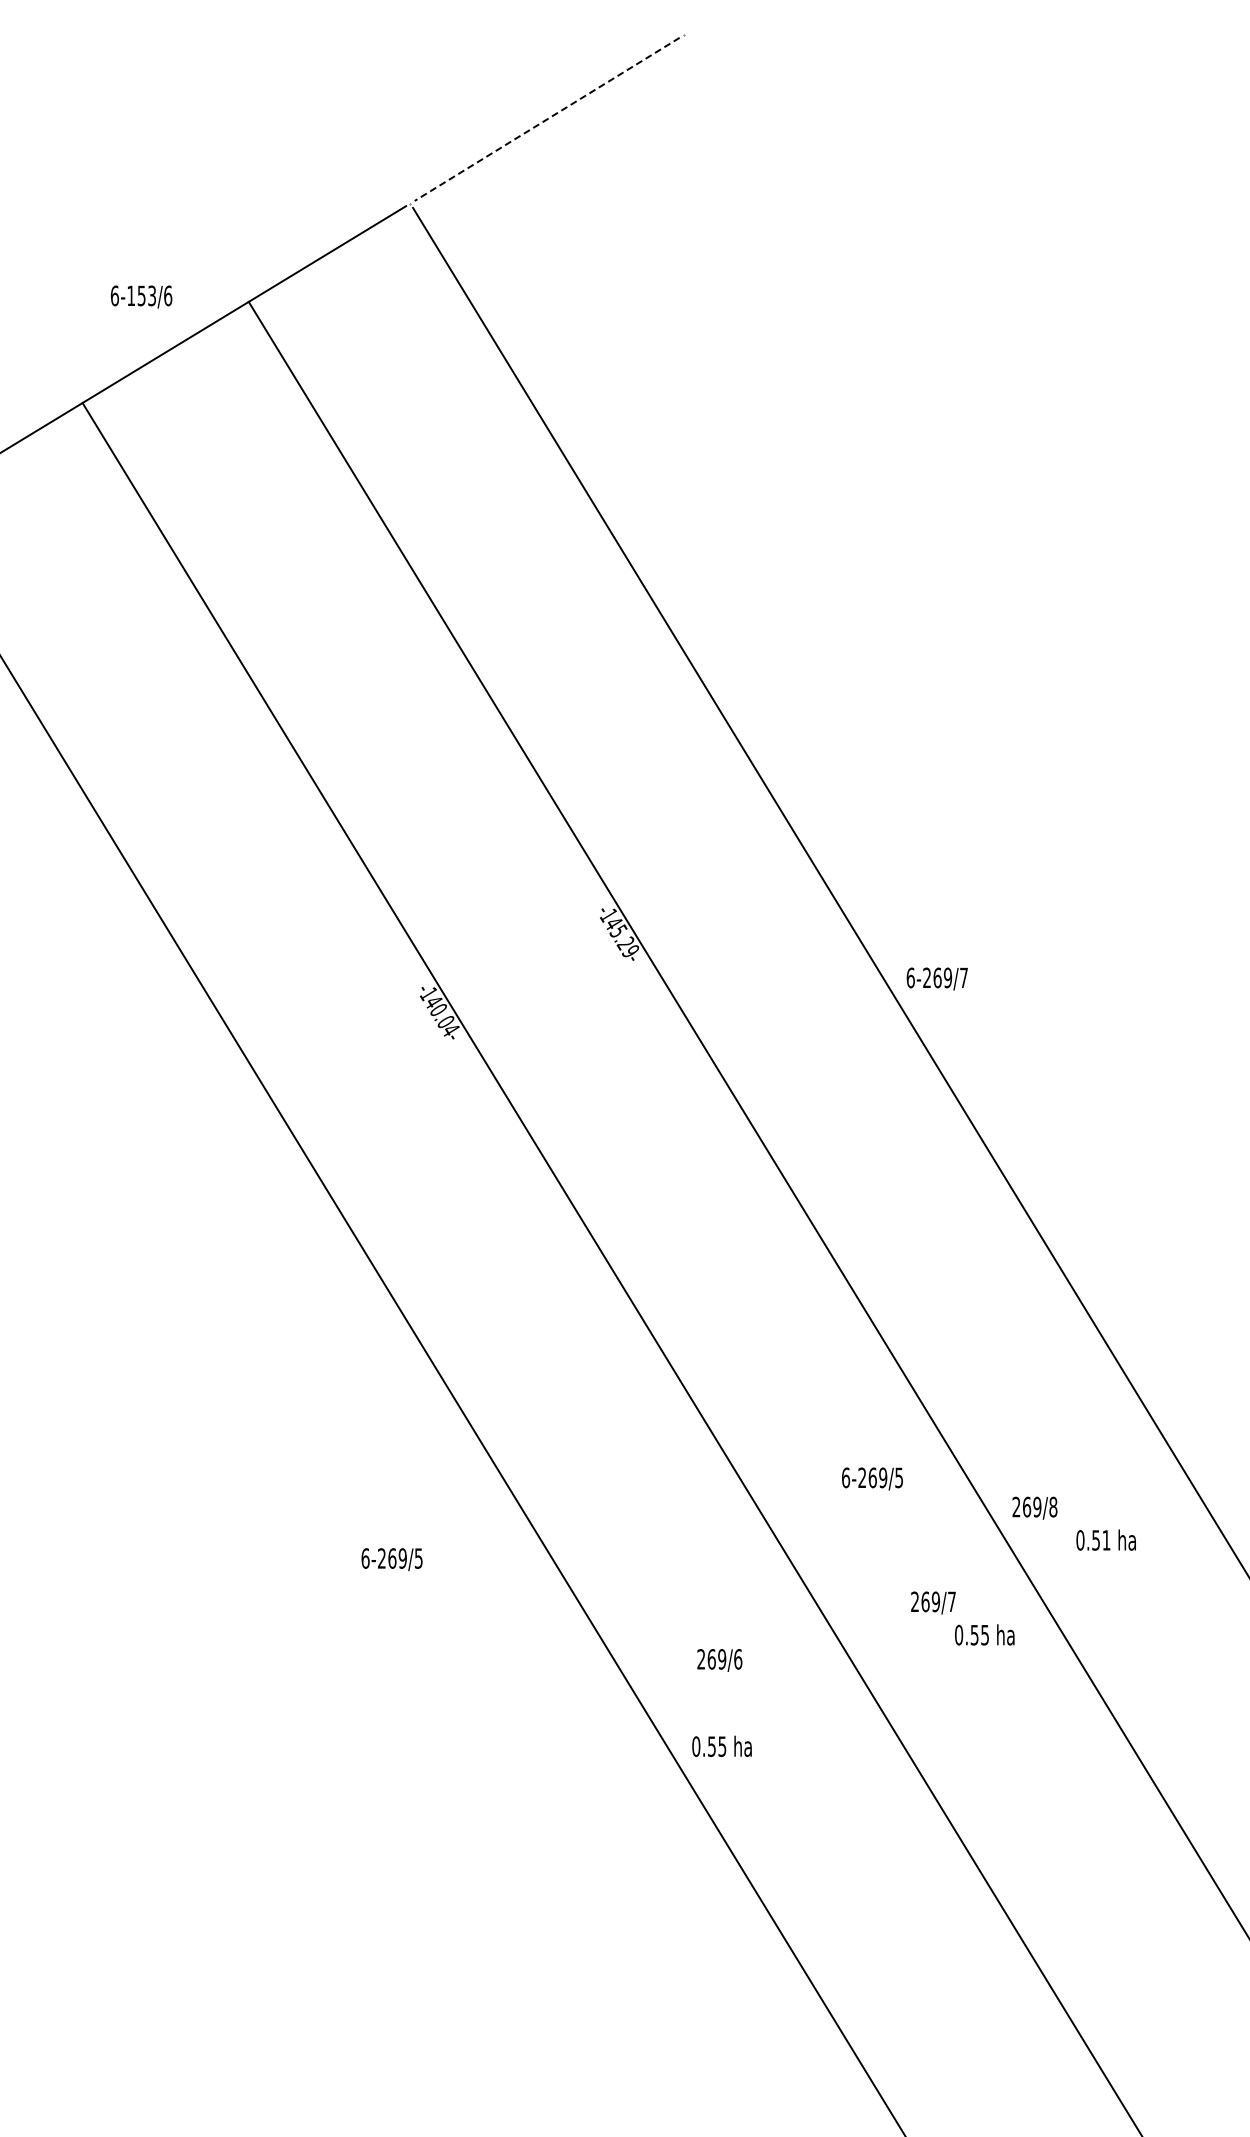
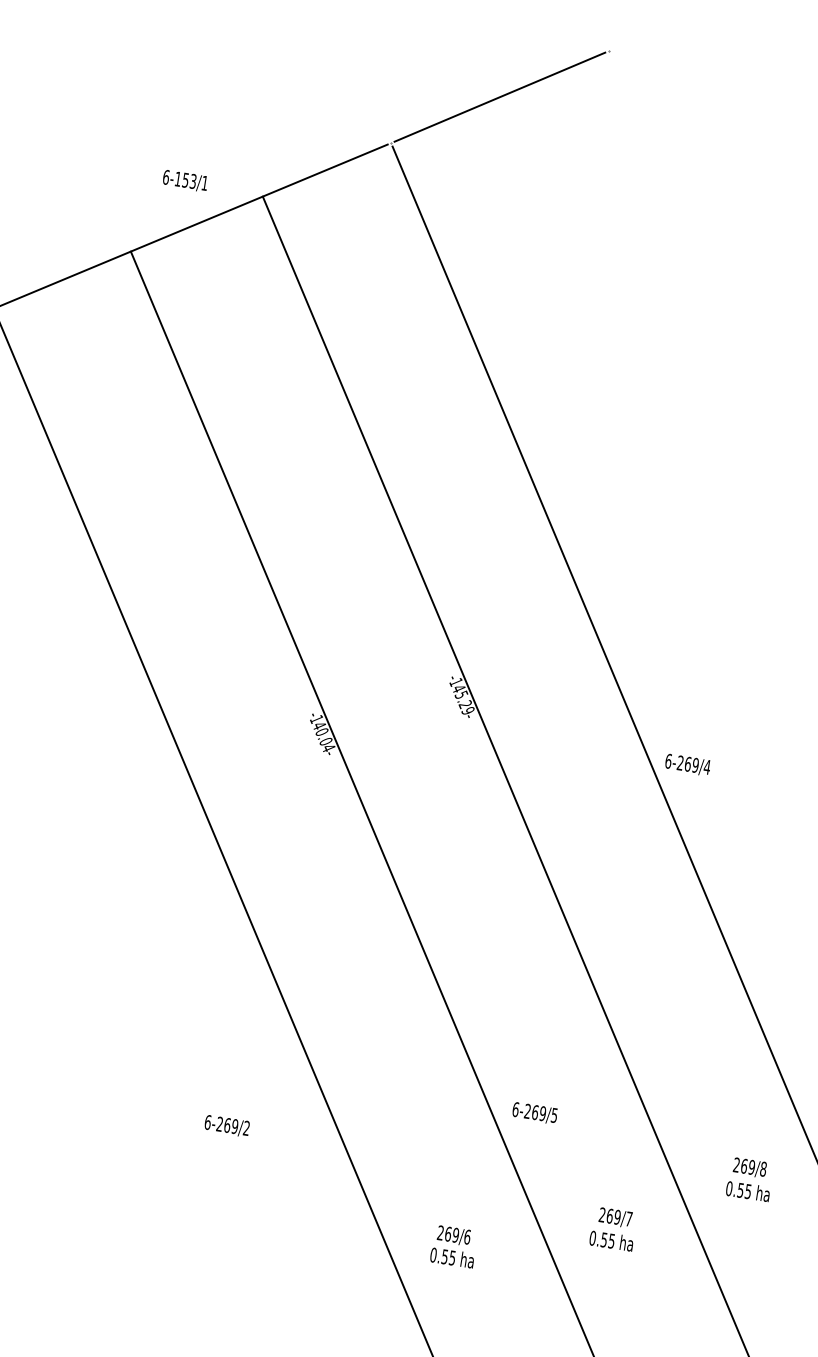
line: (547, 119) -> (500, 97), dashed -> solid
text: (168, 295) -> (205, 183), 6-153/6 -> 6-153/1
text: (963, 977) -> (706, 766), 6-269/7 -> 6-269/4
text: (872, 1478) -> (535, 1113), moved
text: (1034, 1507) -> (749, 1167), moved
text: (1106, 1540) -> (748, 1191), 0.51 -> 0.55
text: (418, 1558) -> (246, 1128), 6-269/5 -> 6-269/2
text: (984, 1634) -> (611, 1240), moved
text: (721, 1745) -> (452, 1257), moved

